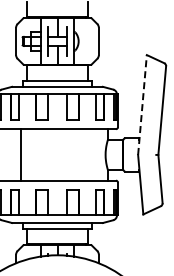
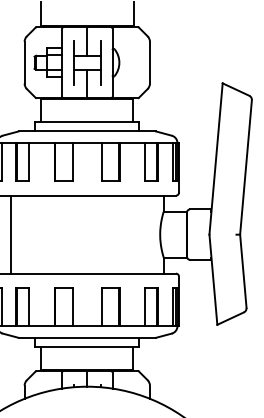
line: (142, 104) -> (216, 158), dashed -> solid
line: (21, 154) -> (11, 233), moved

